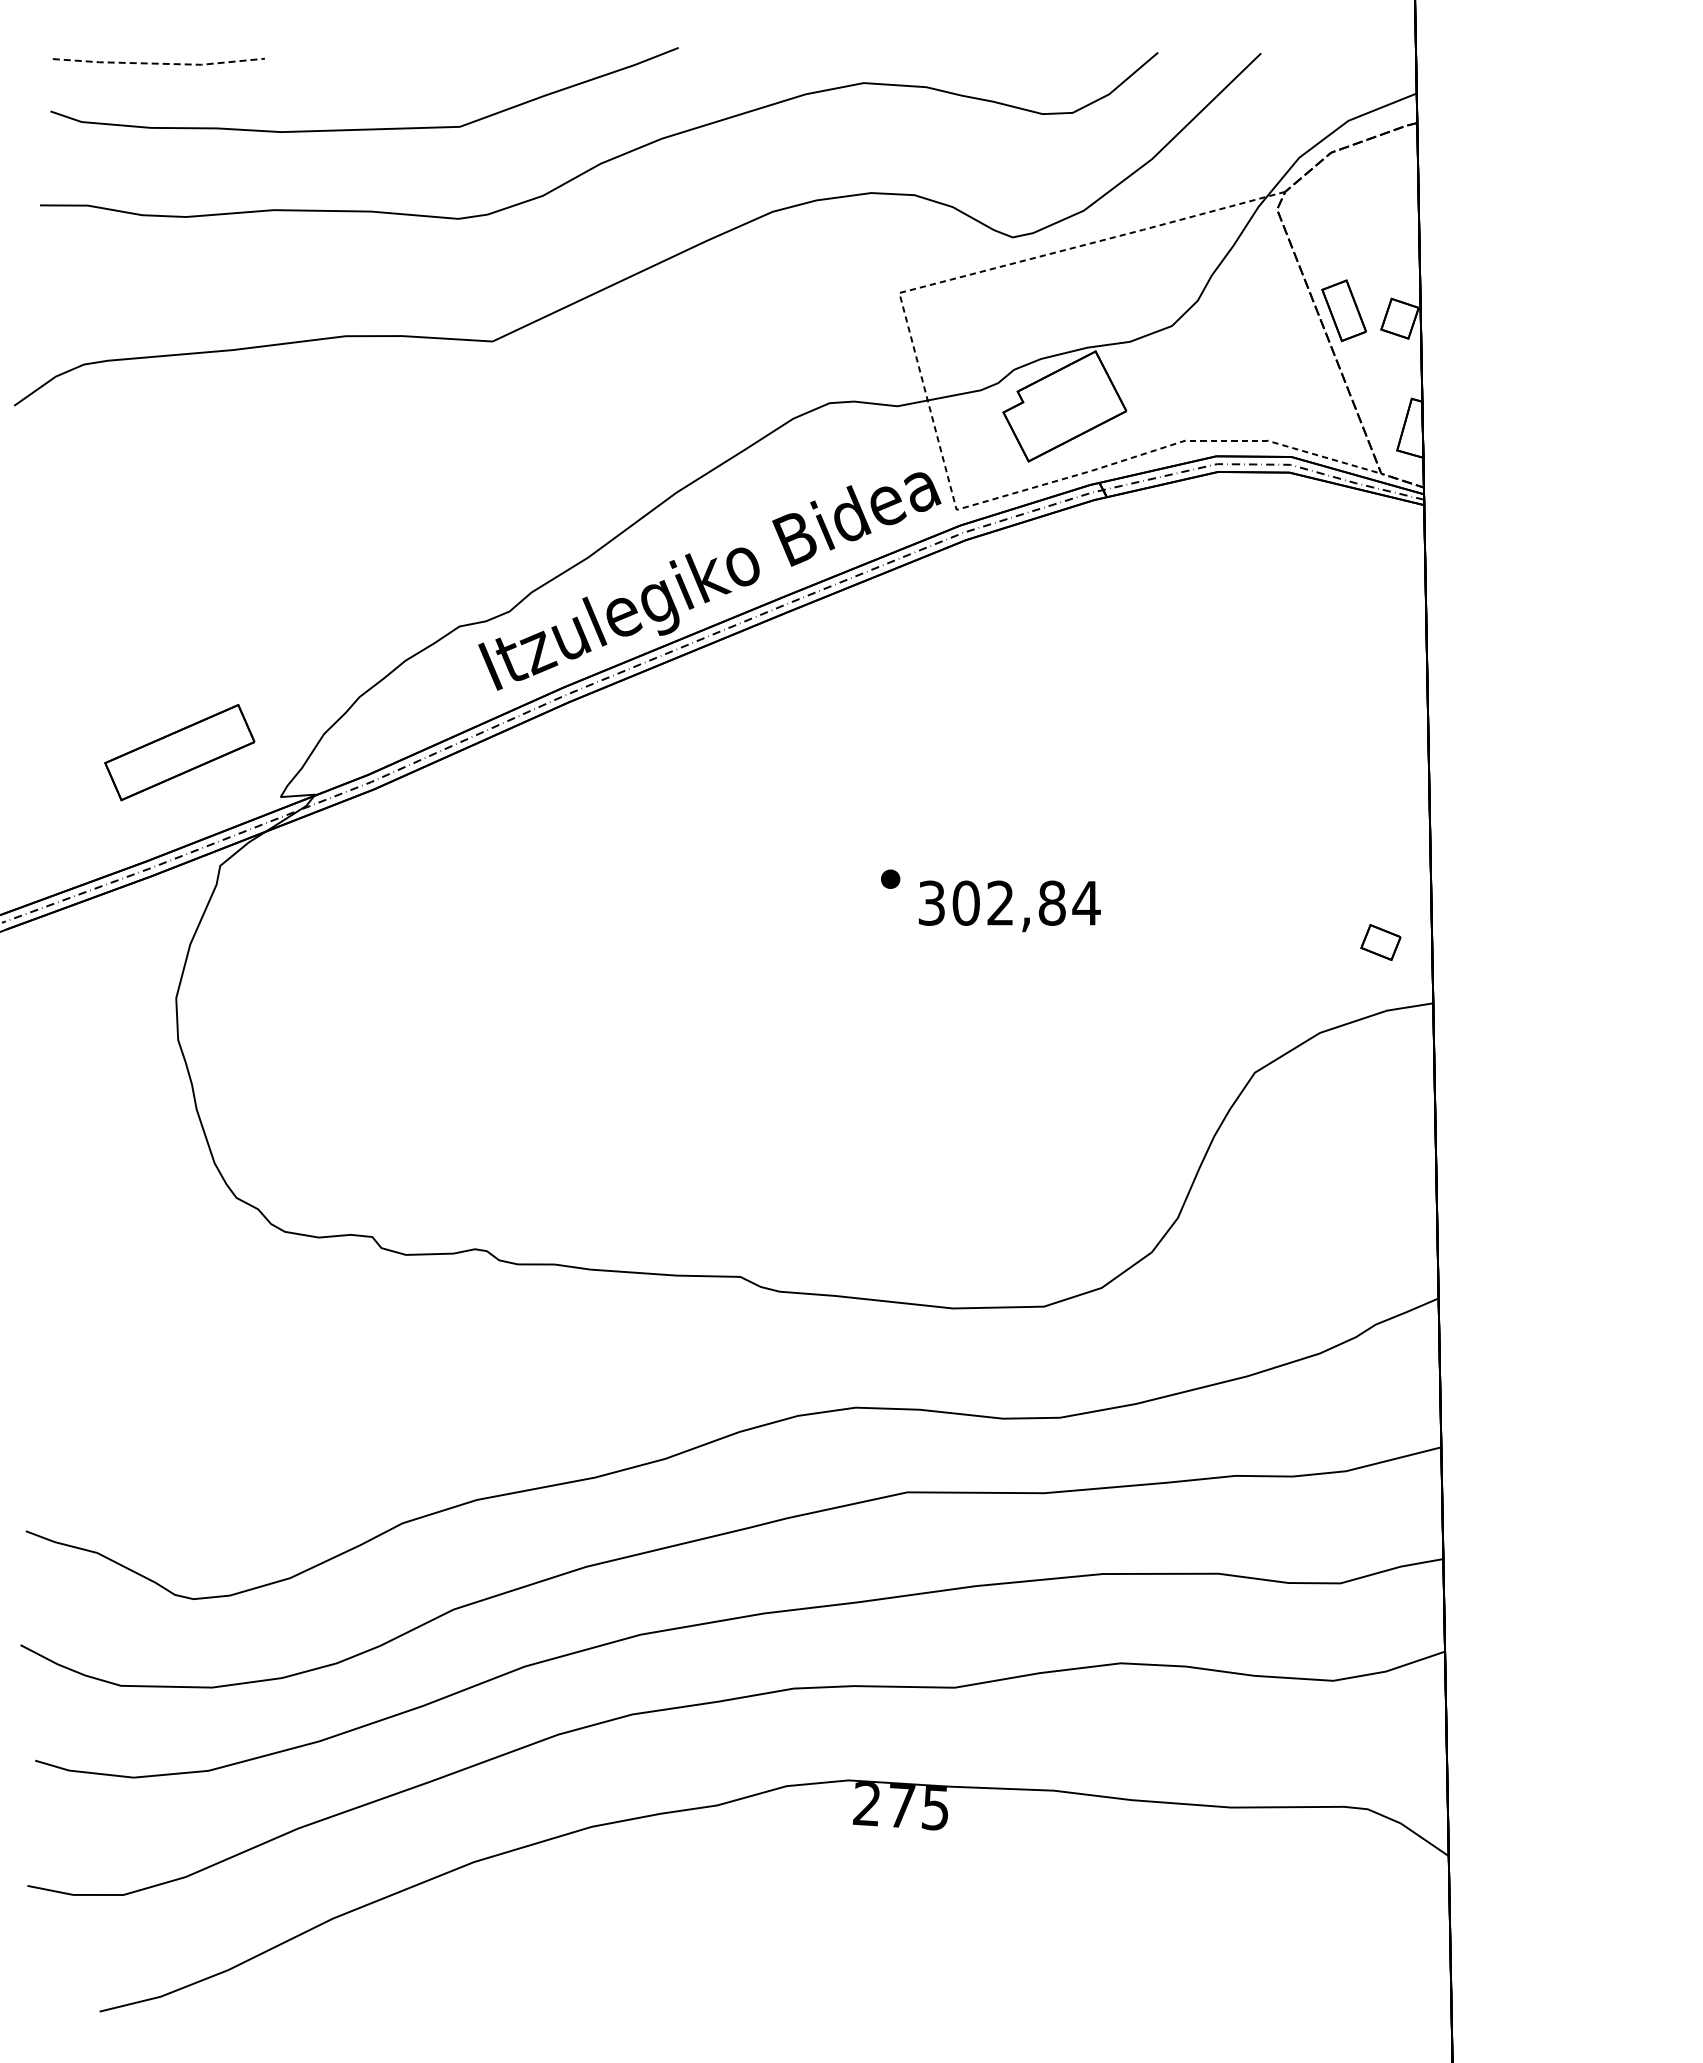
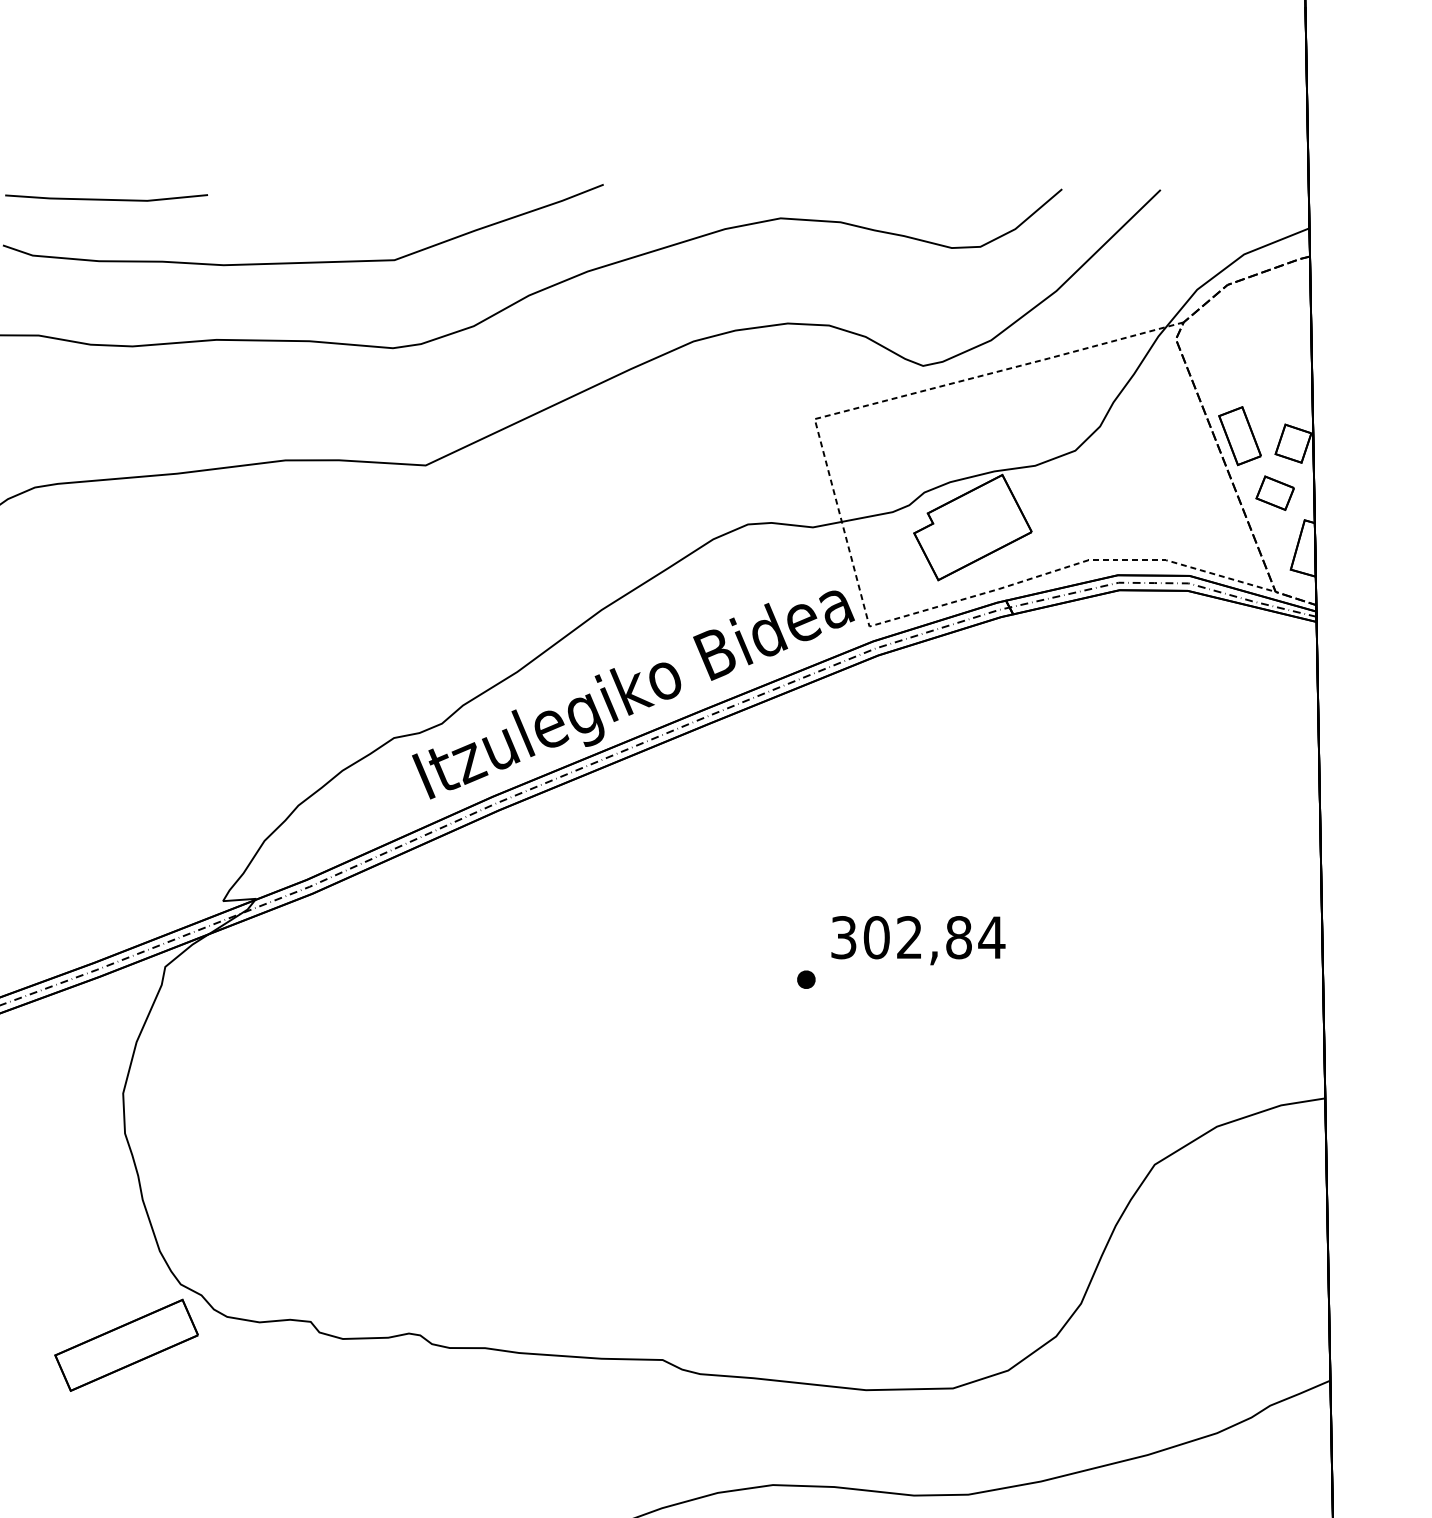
line: (158, 63) -> (106, 199), dashed -> solid
part: (179, 752) -> (126, 1345), moved
text: (1009, 906) -> (918, 940), moved
part: (1380, 942) -> (1274, 493), moved

